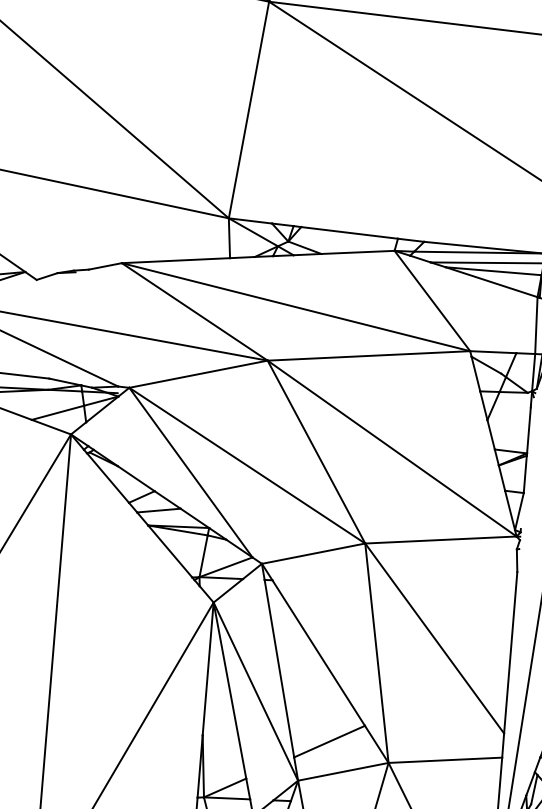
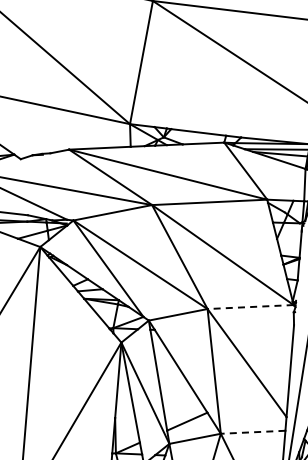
line: (440, 540) -> (250, 307), solid -> dashed
line: (444, 760) -> (252, 432), solid -> dashed

